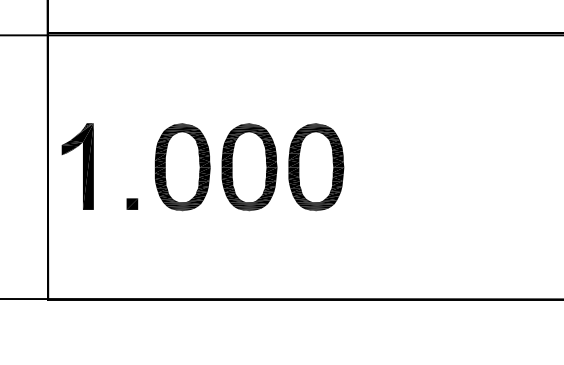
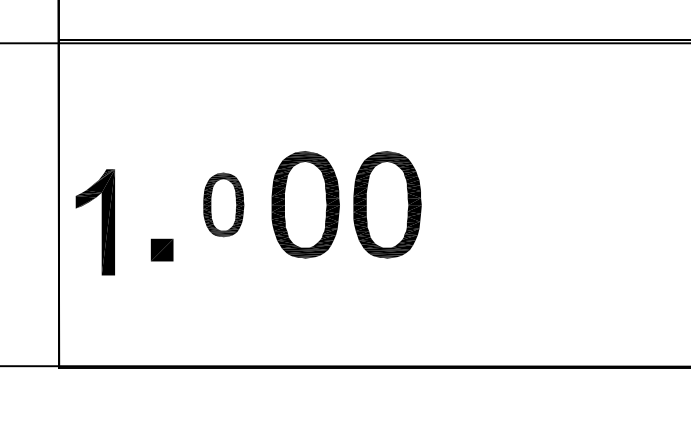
part: (77, 166) -> (95, 222), moved
part: (182, 167) -> (223, 205), size x0.6
part: (132, 203) -> (162, 249), size x1.6

